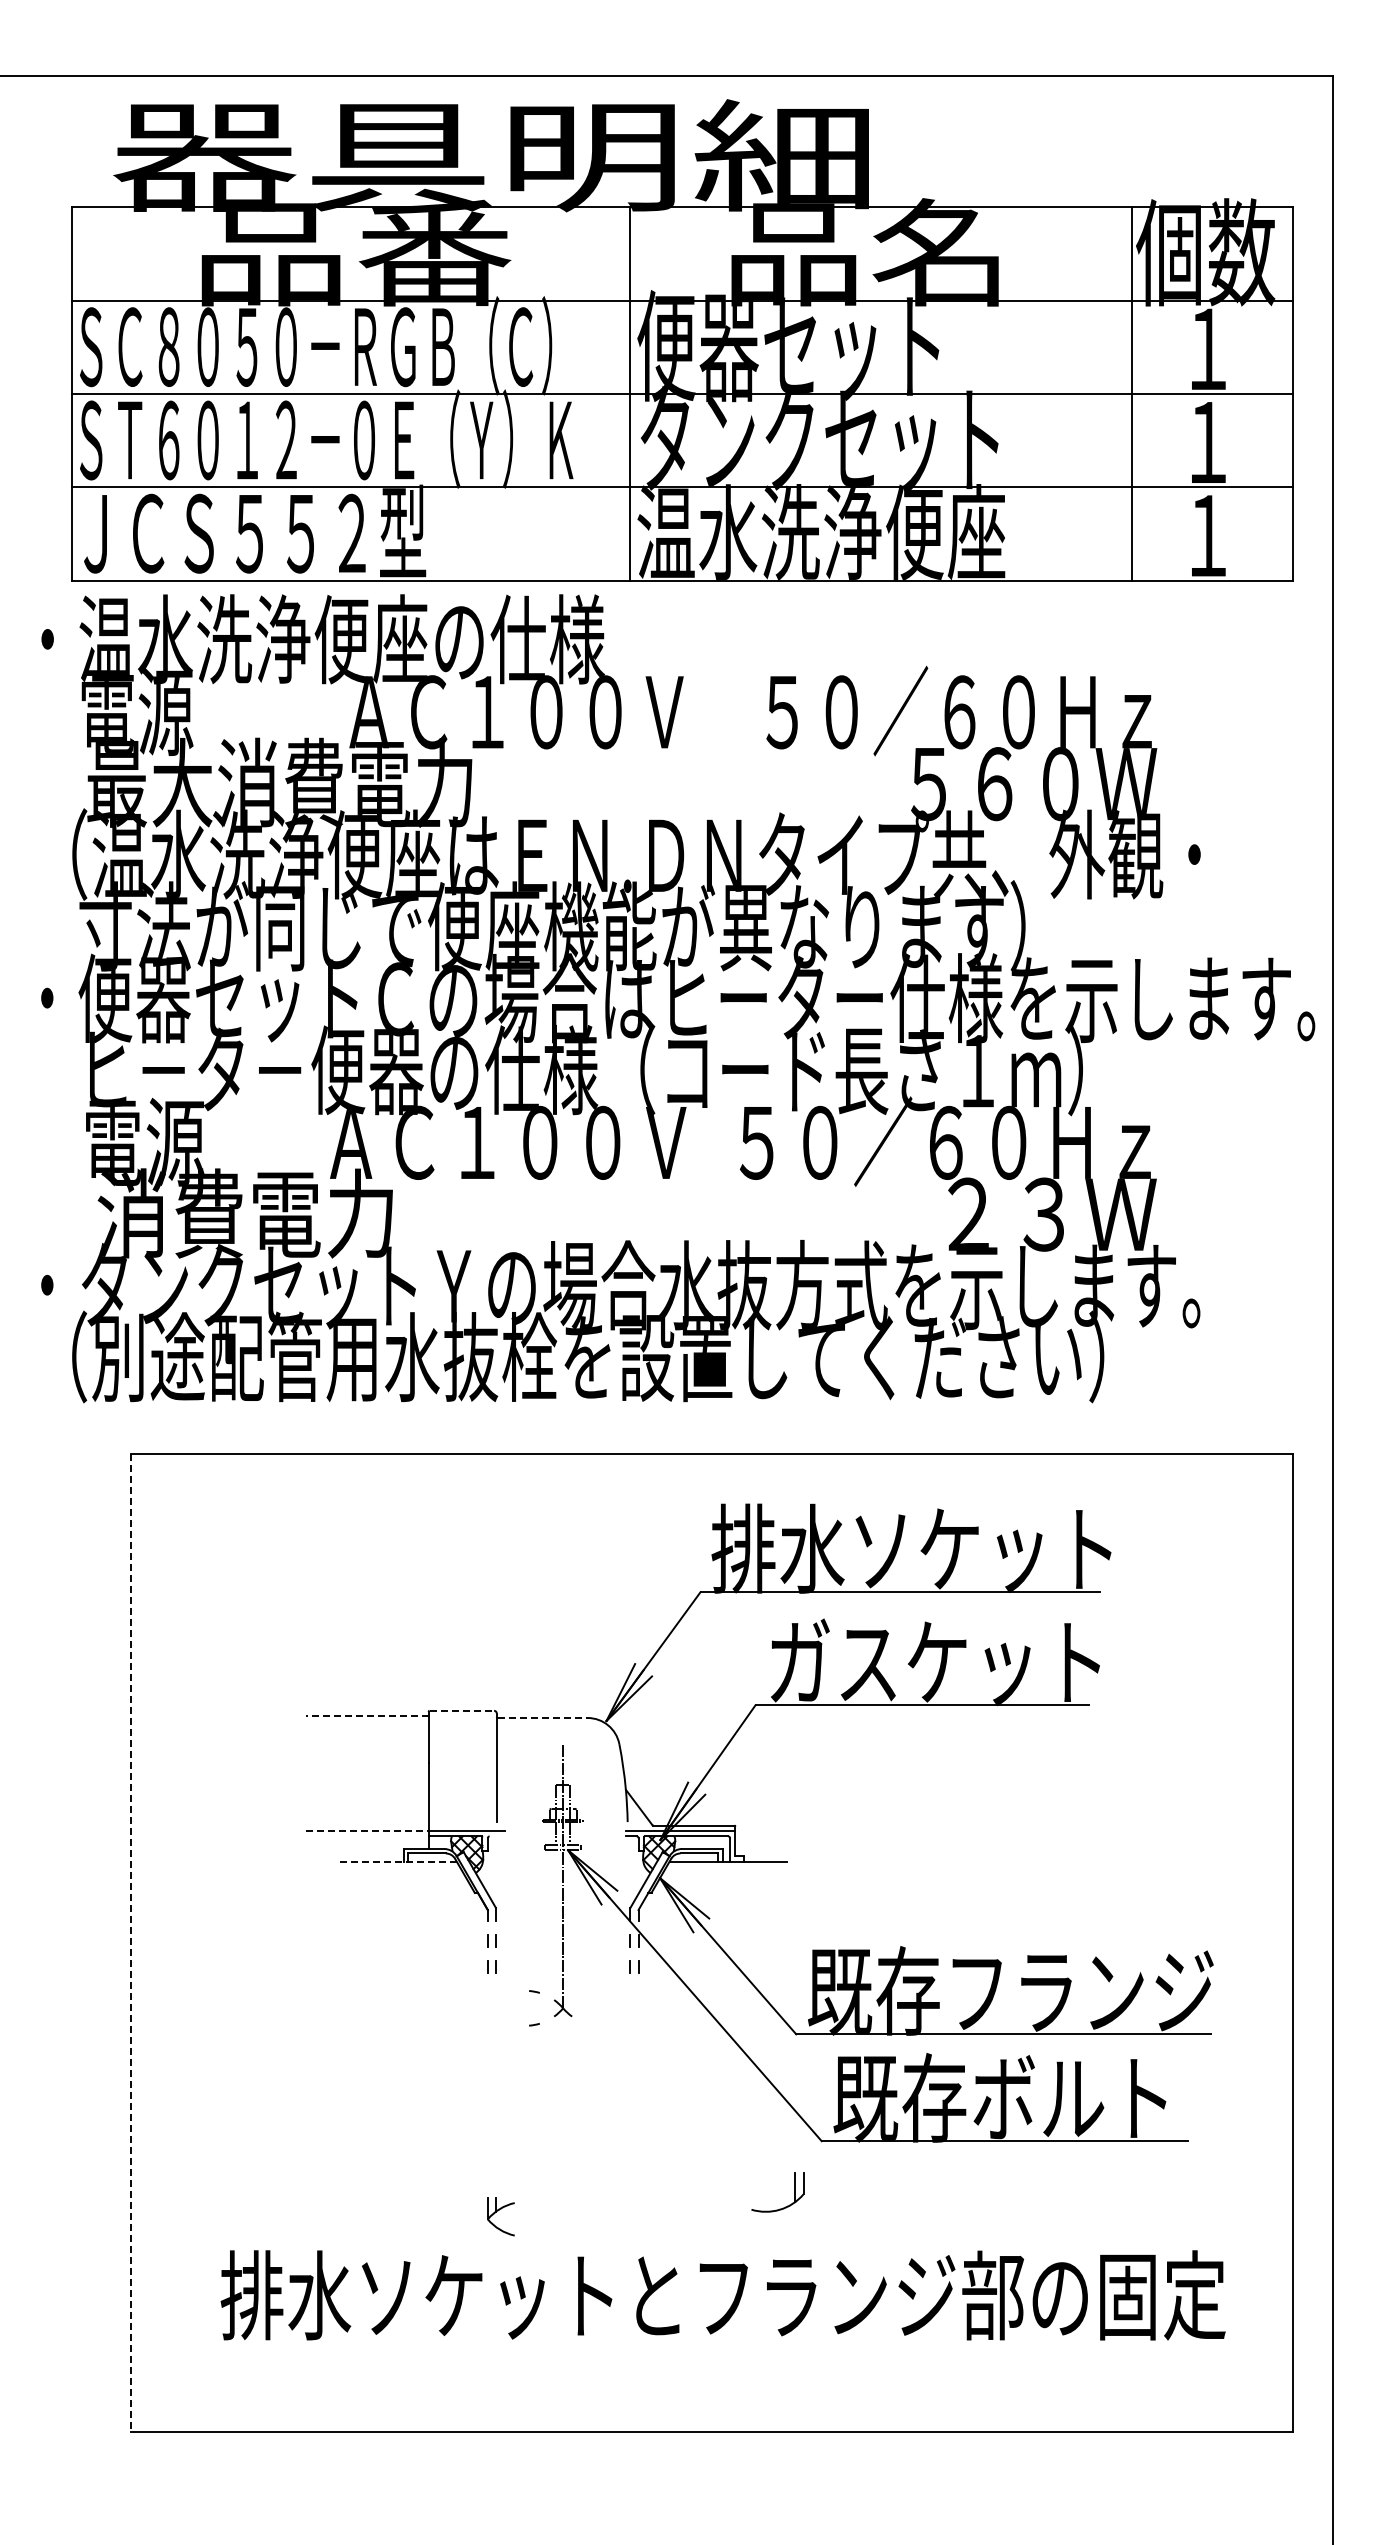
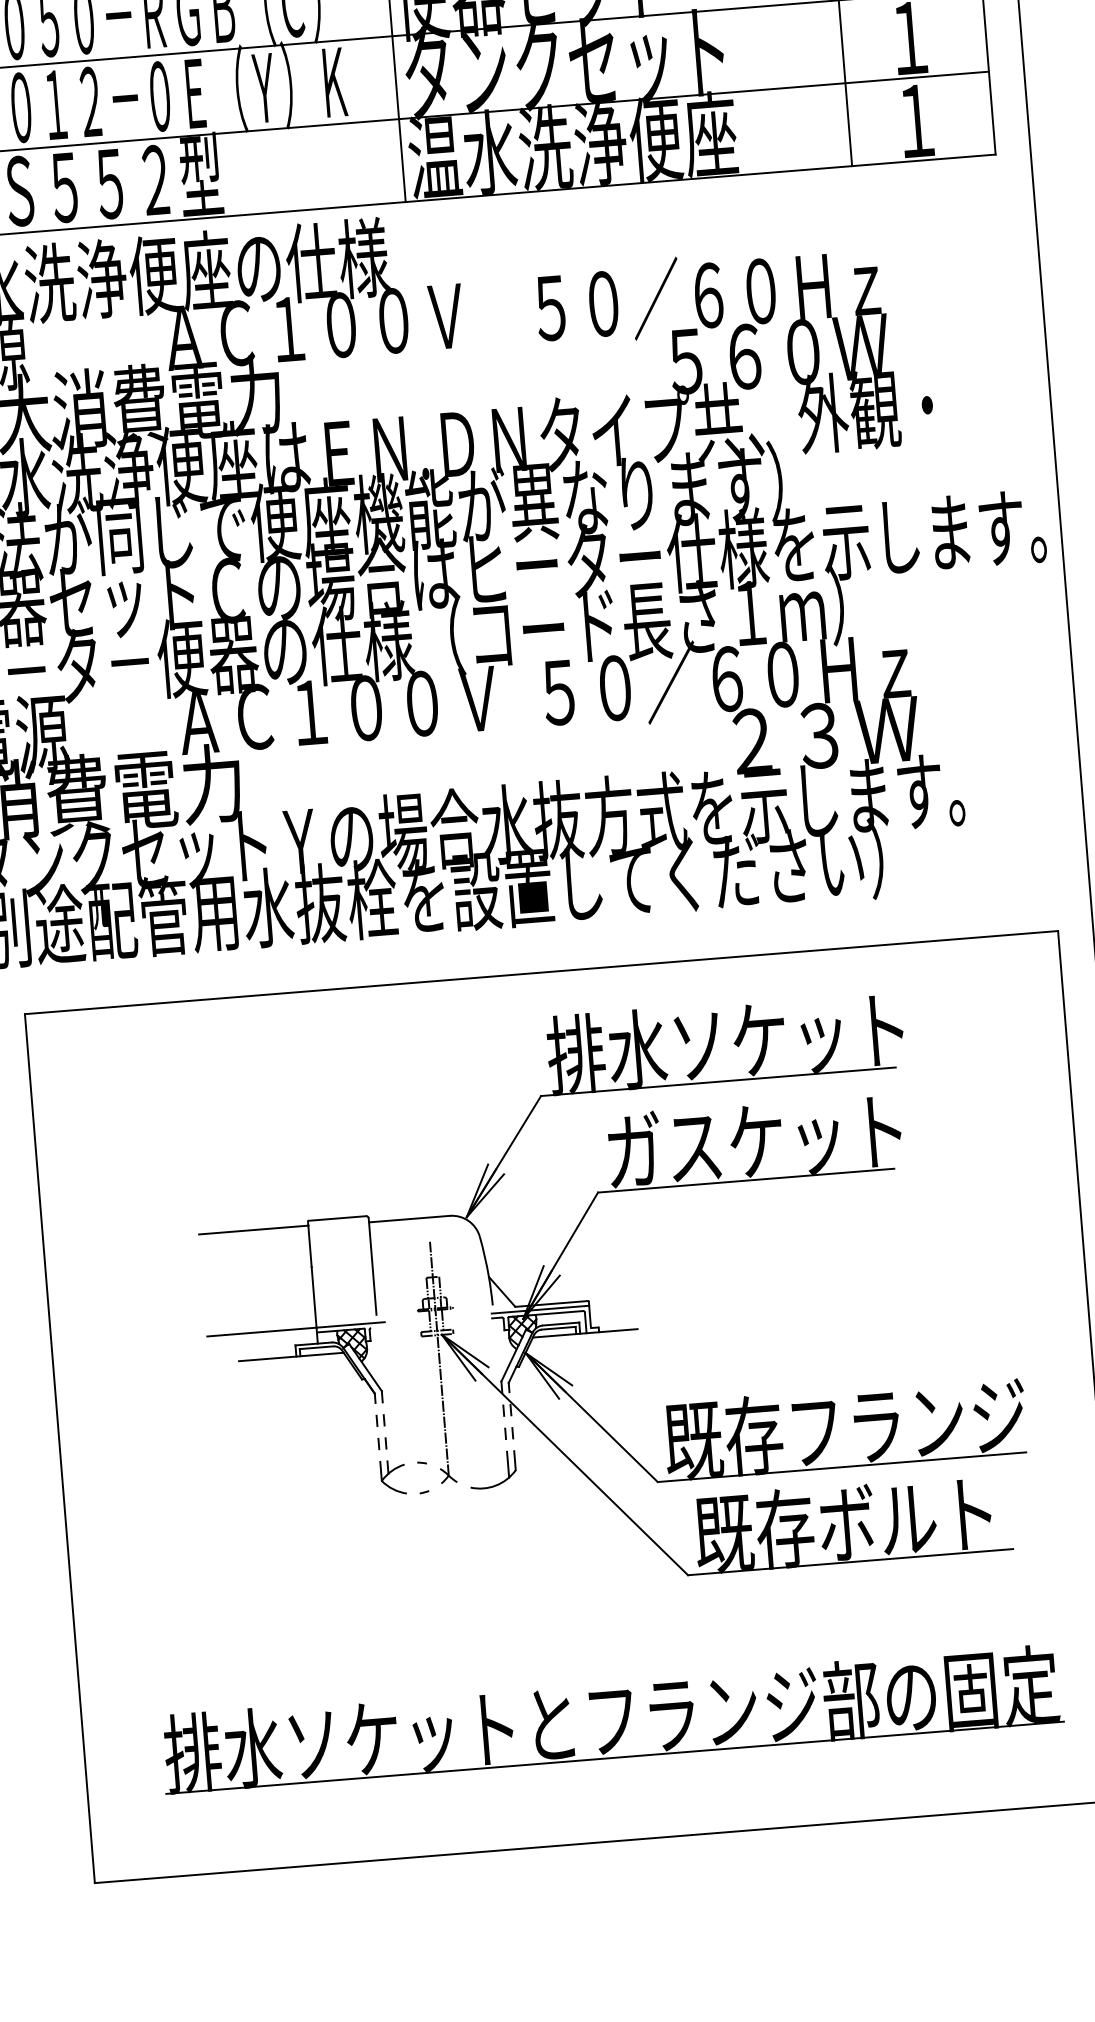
line: (462, 1710) -> (338, 1218), dashed -> solid
line: (366, 1716) -> (253, 1230), dashed -> solid
line: (542, 1718) -> (409, 1219), dashed -> solid
line: (367, 1831) -> (262, 1332), dashed -> solid
line: (397, 1861) -> (291, 1356), dashed -> solid
line: (130, 1943) -> (59, 1448), dashed -> solid
part: (785, 2206) -> (500, 1482), moved
part: (500, 2216) -> (392, 1477), moved
line: (723, 2338) -> (614, 1757), added

